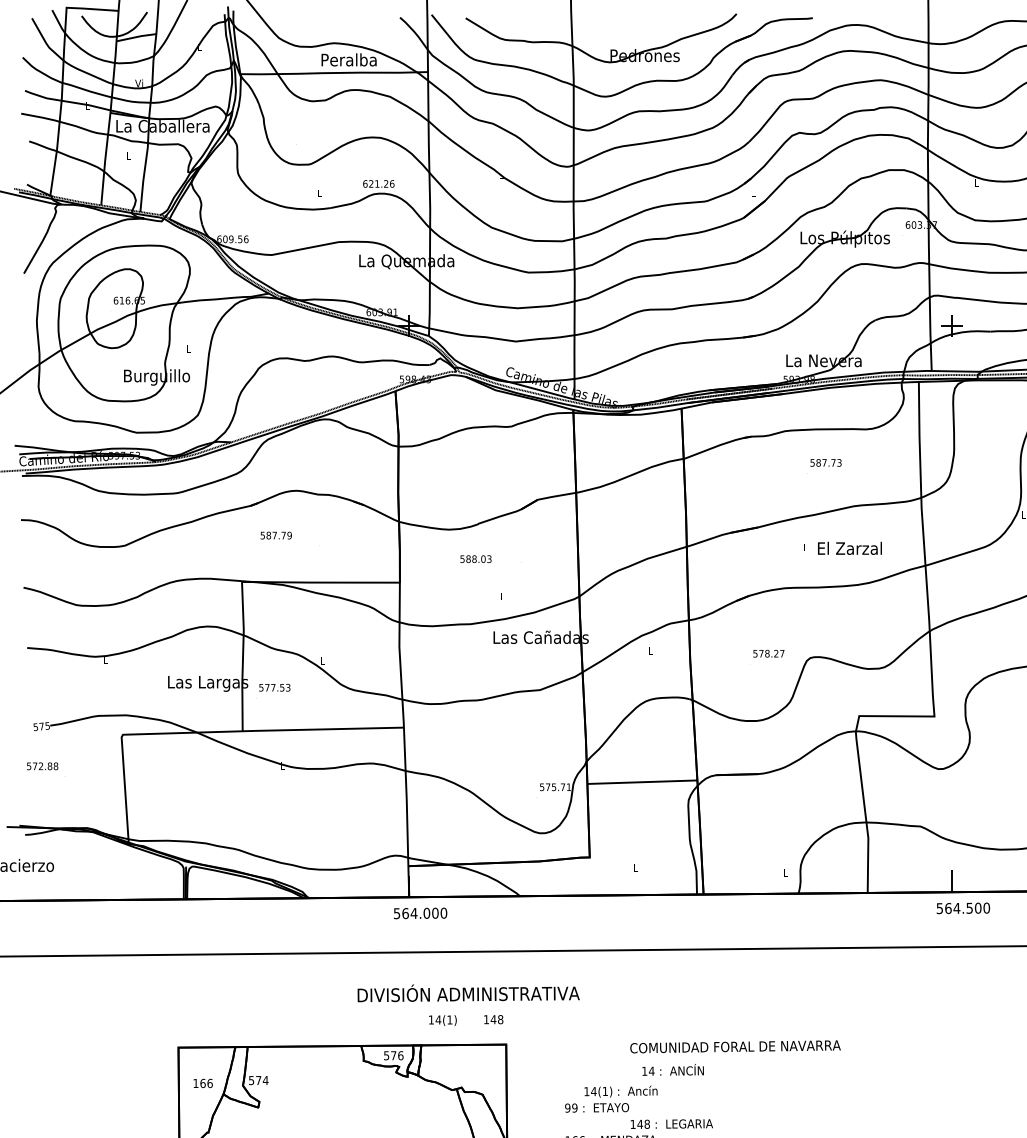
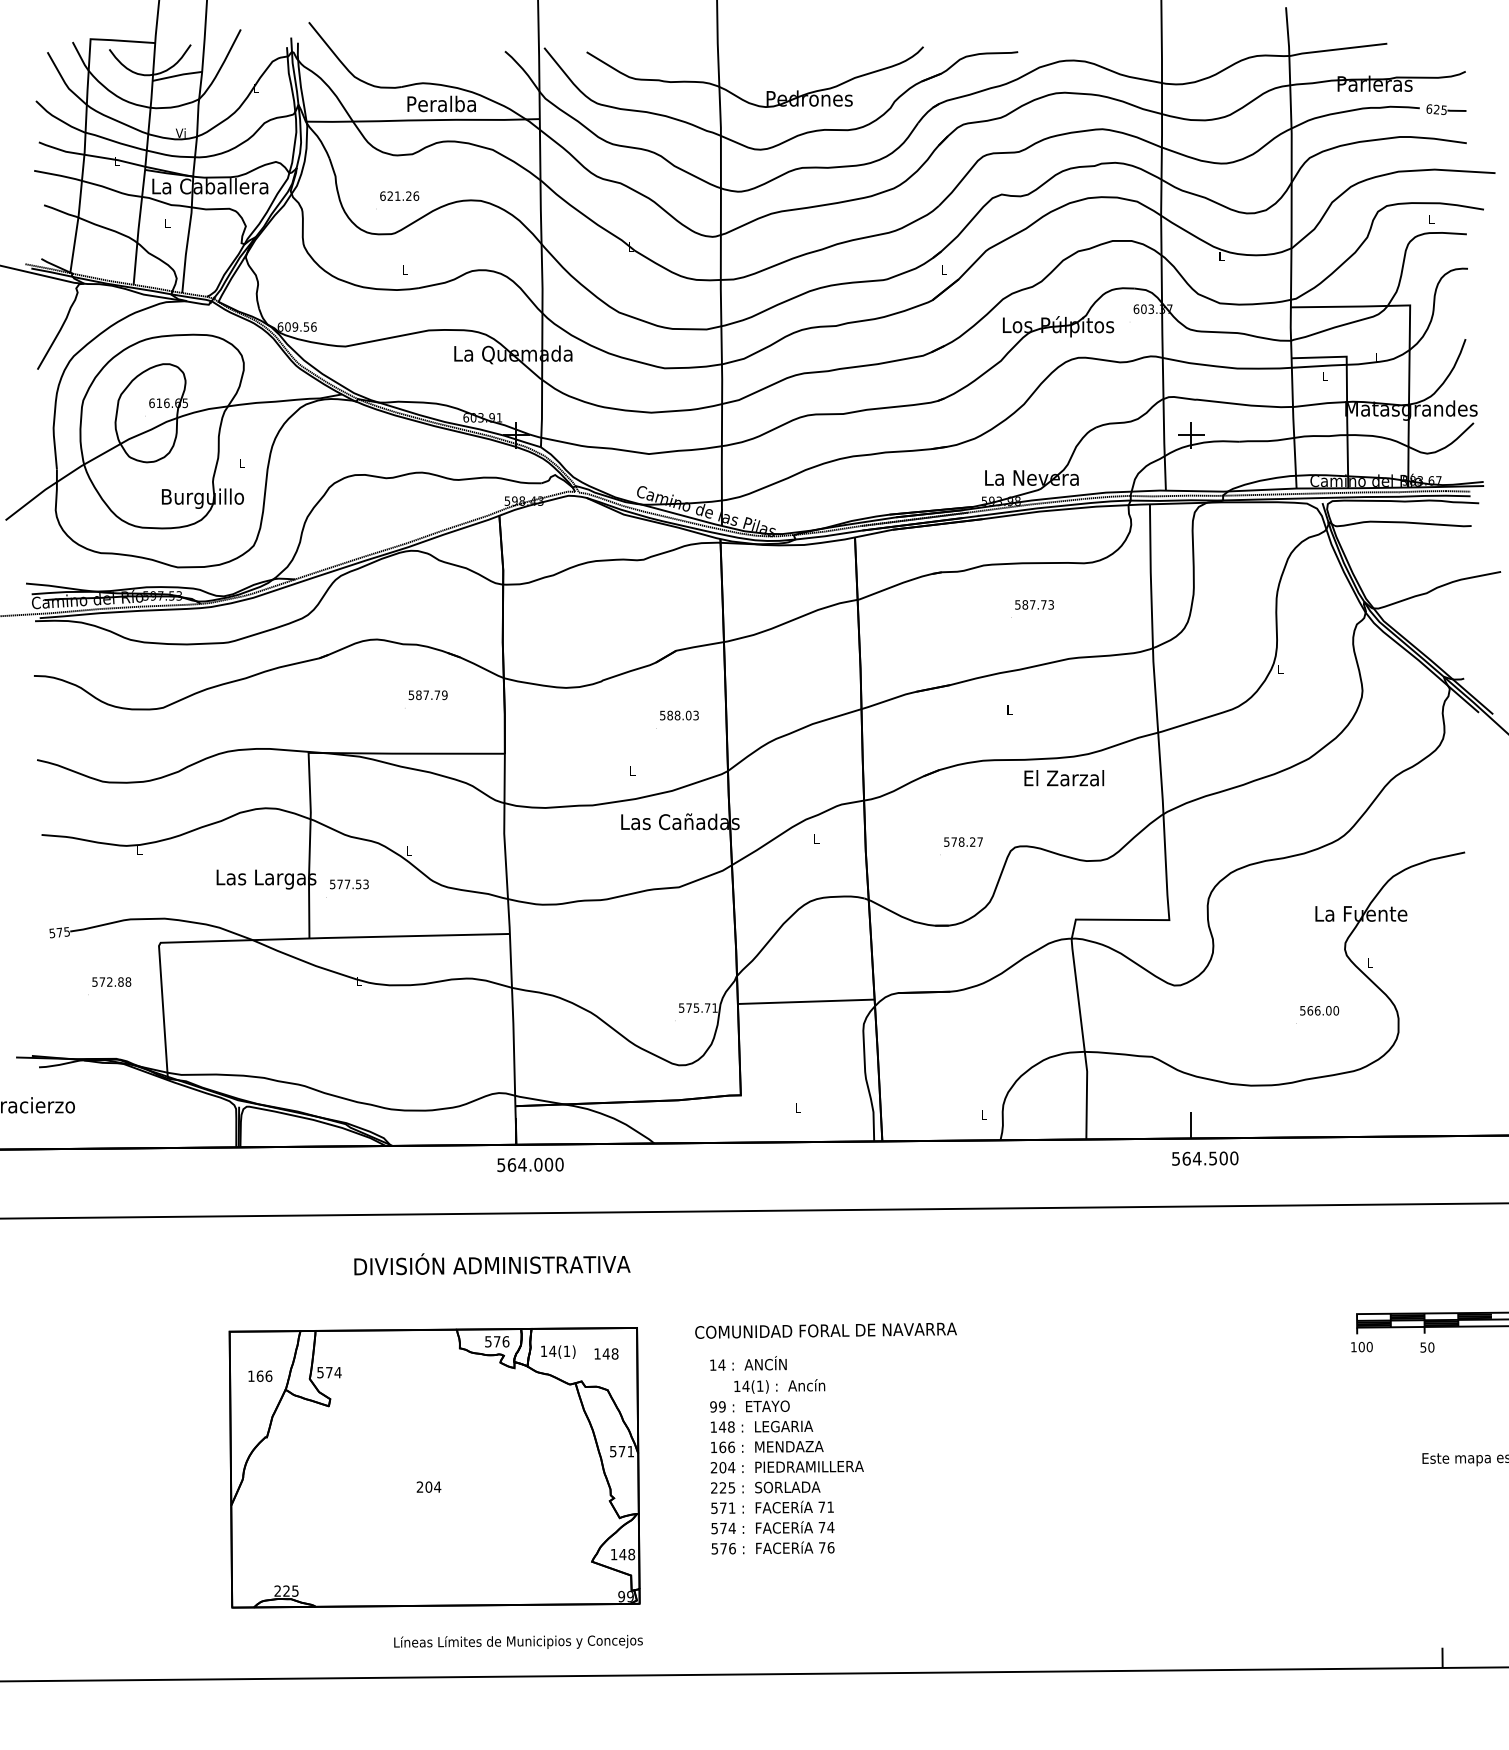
text: (378, 183) -> (399, 195), moved
text: (275, 535) -> (427, 695), moved
text: (850, 548) -> (1064, 778), moved
text: (476, 559) -> (679, 715), moved
text: (42, 765) -> (111, 981), moved
text: (468, 993) -> (492, 1264), moved
text: (493, 1019) -> (606, 1353), moved
text: (443, 1020) -> (558, 1351), moved
text: (735, 1046) -> (825, 1330), moved
text: (673, 1069) -> (748, 1363), moved
text: (672, 1123) -> (762, 1426), moved

